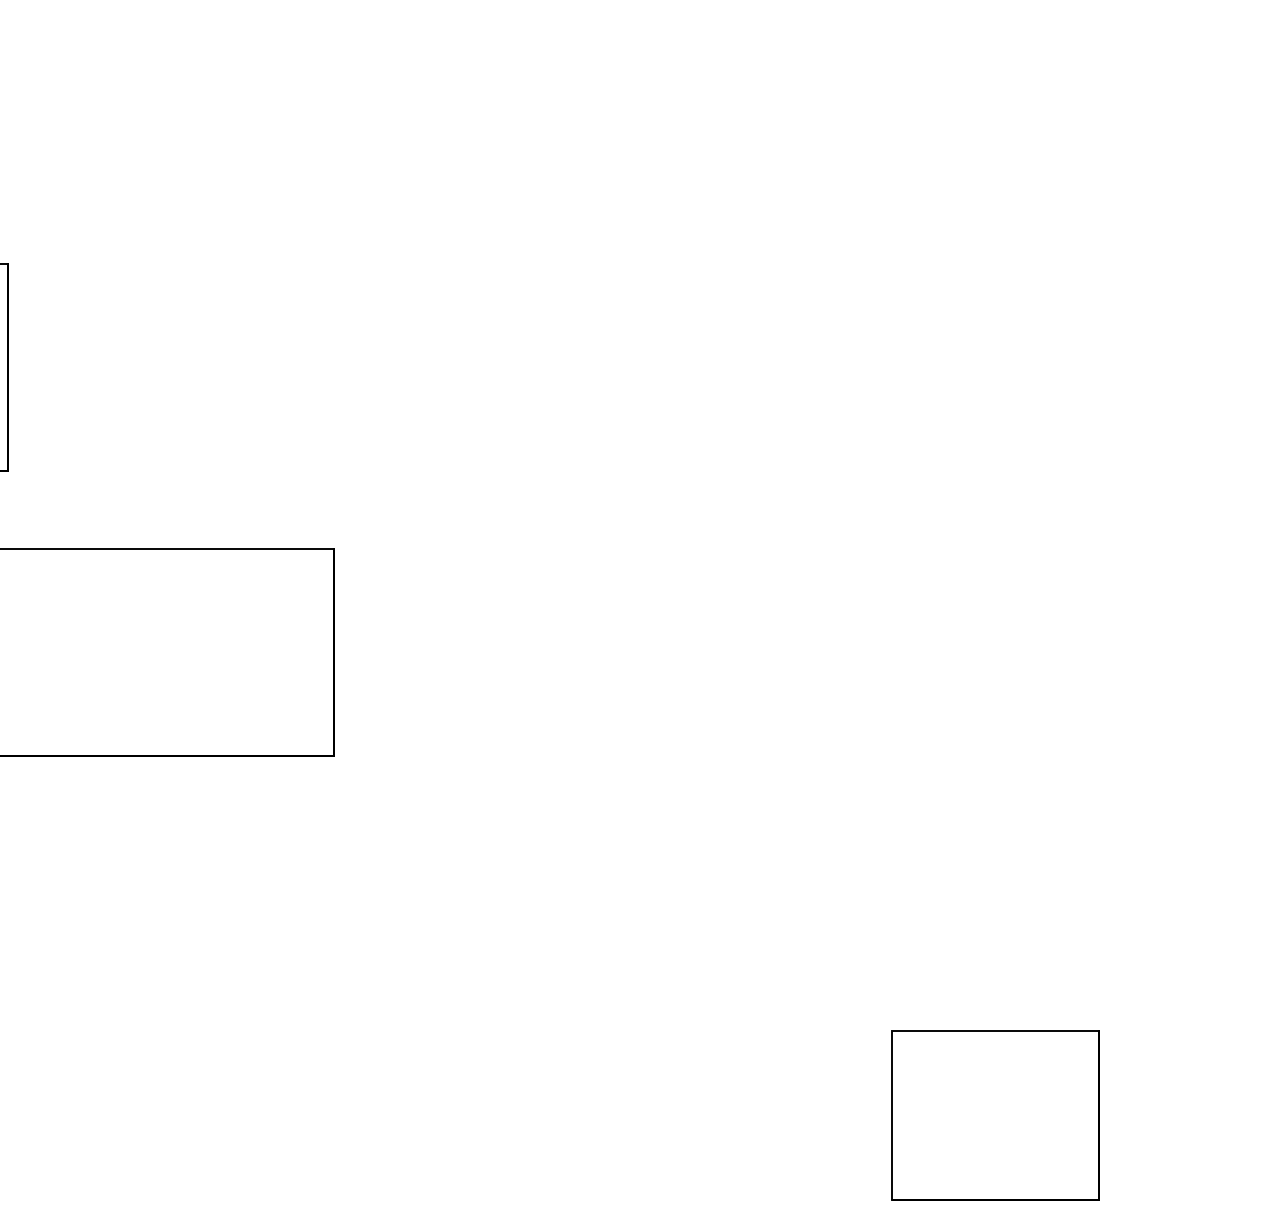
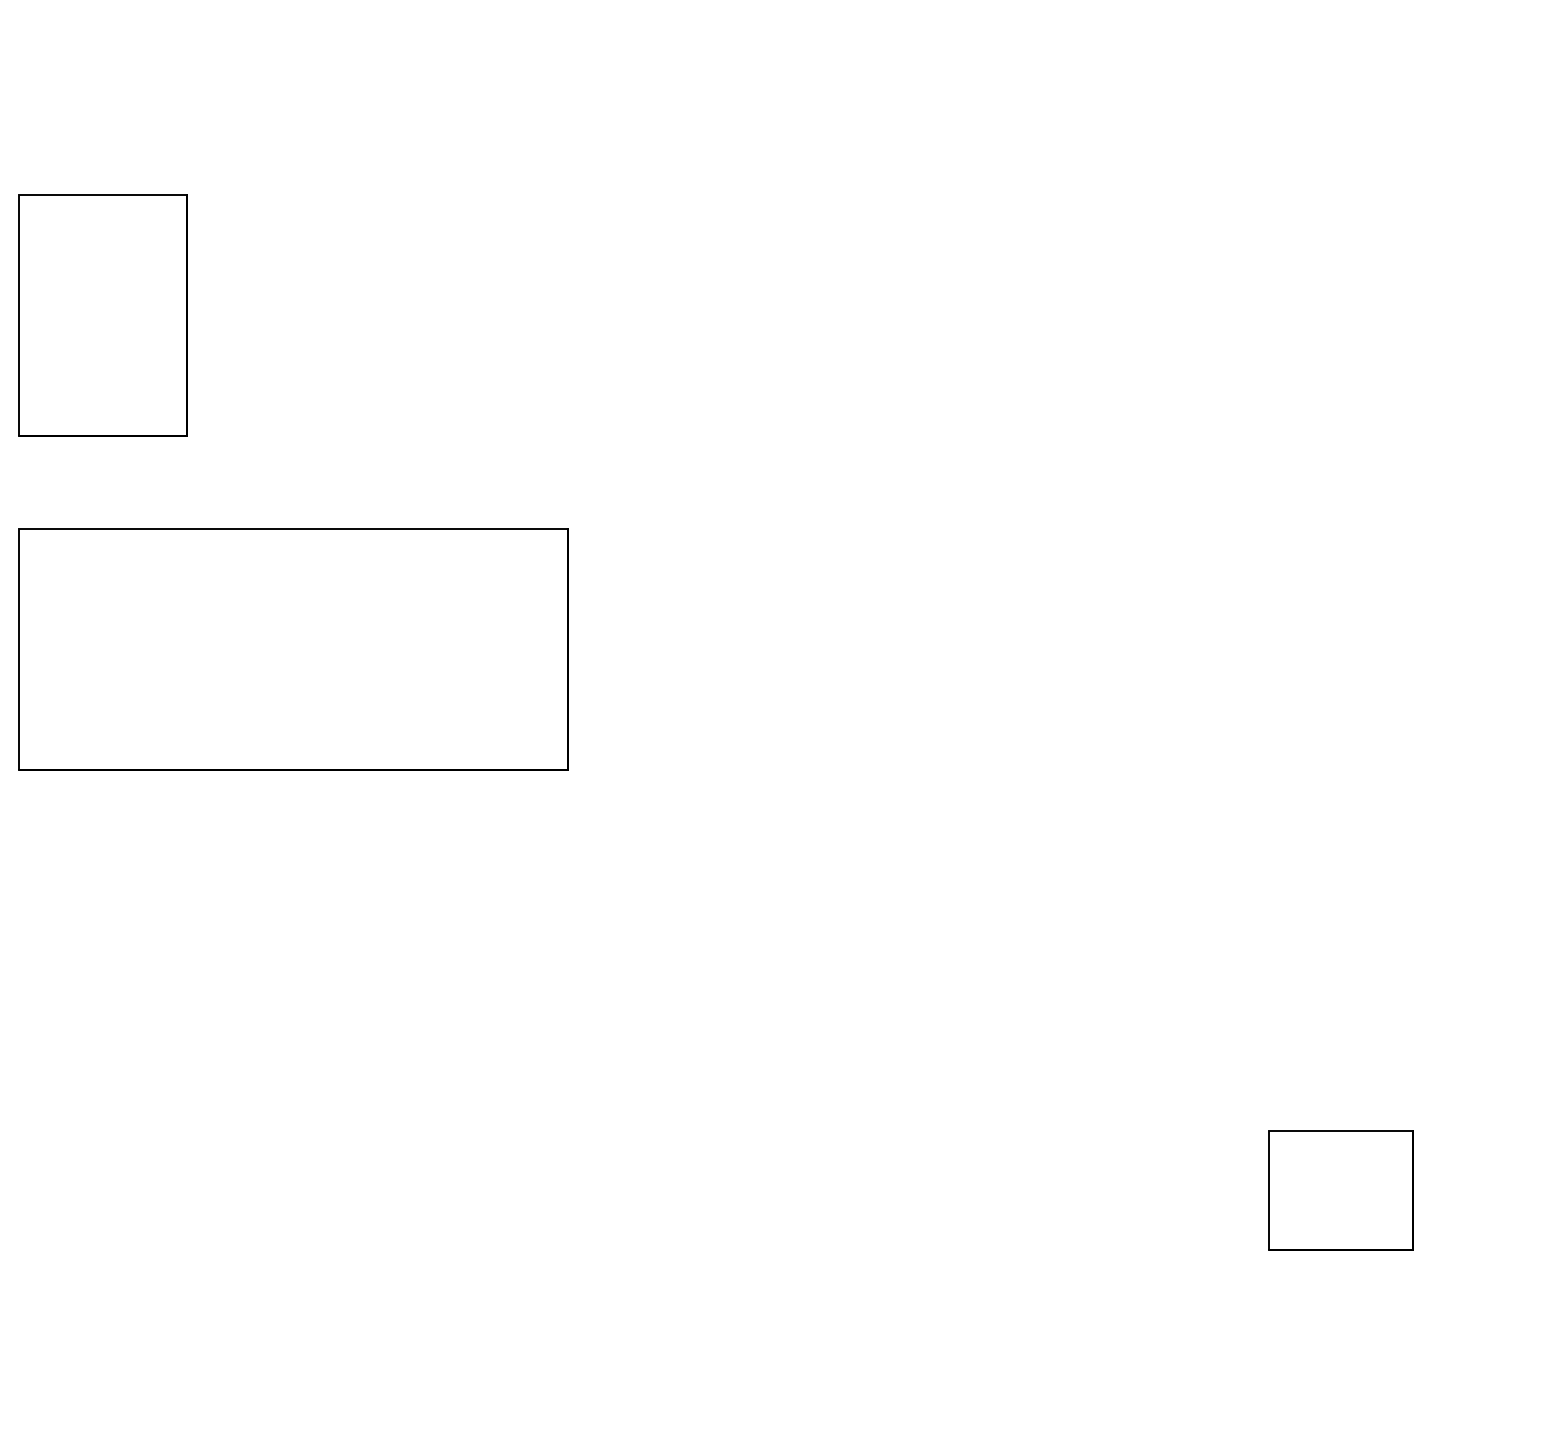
part: (994, 1115) -> (1340, 1190), size x0.6

